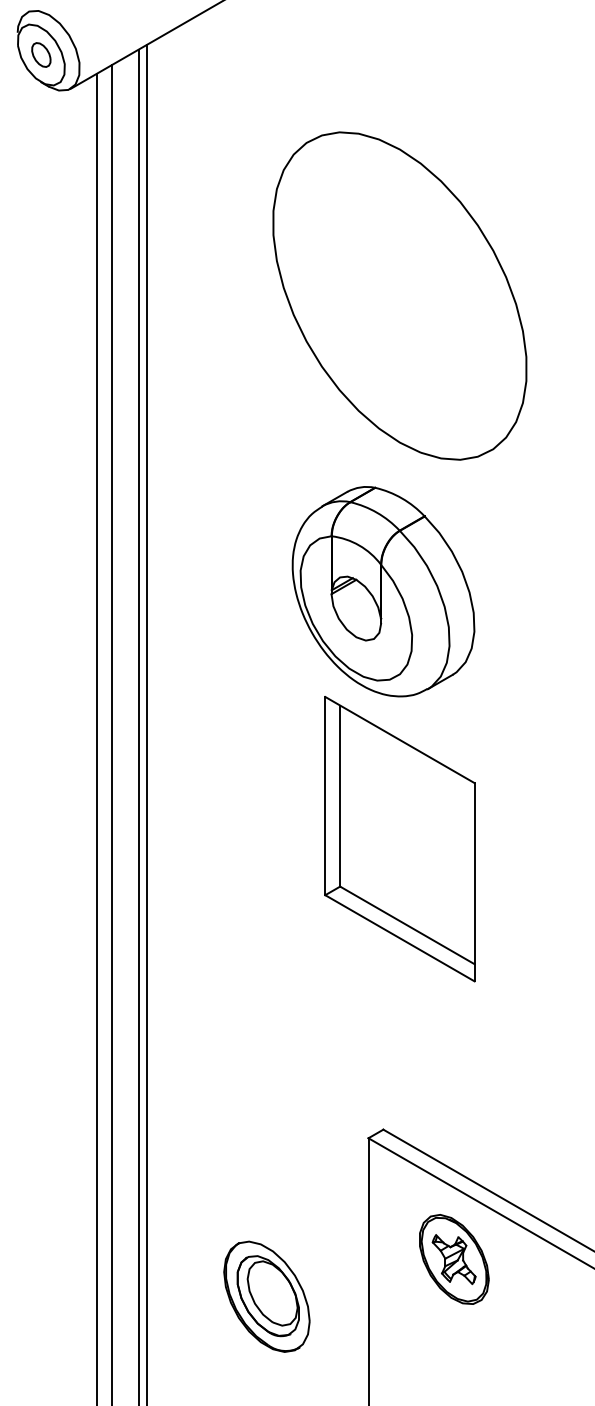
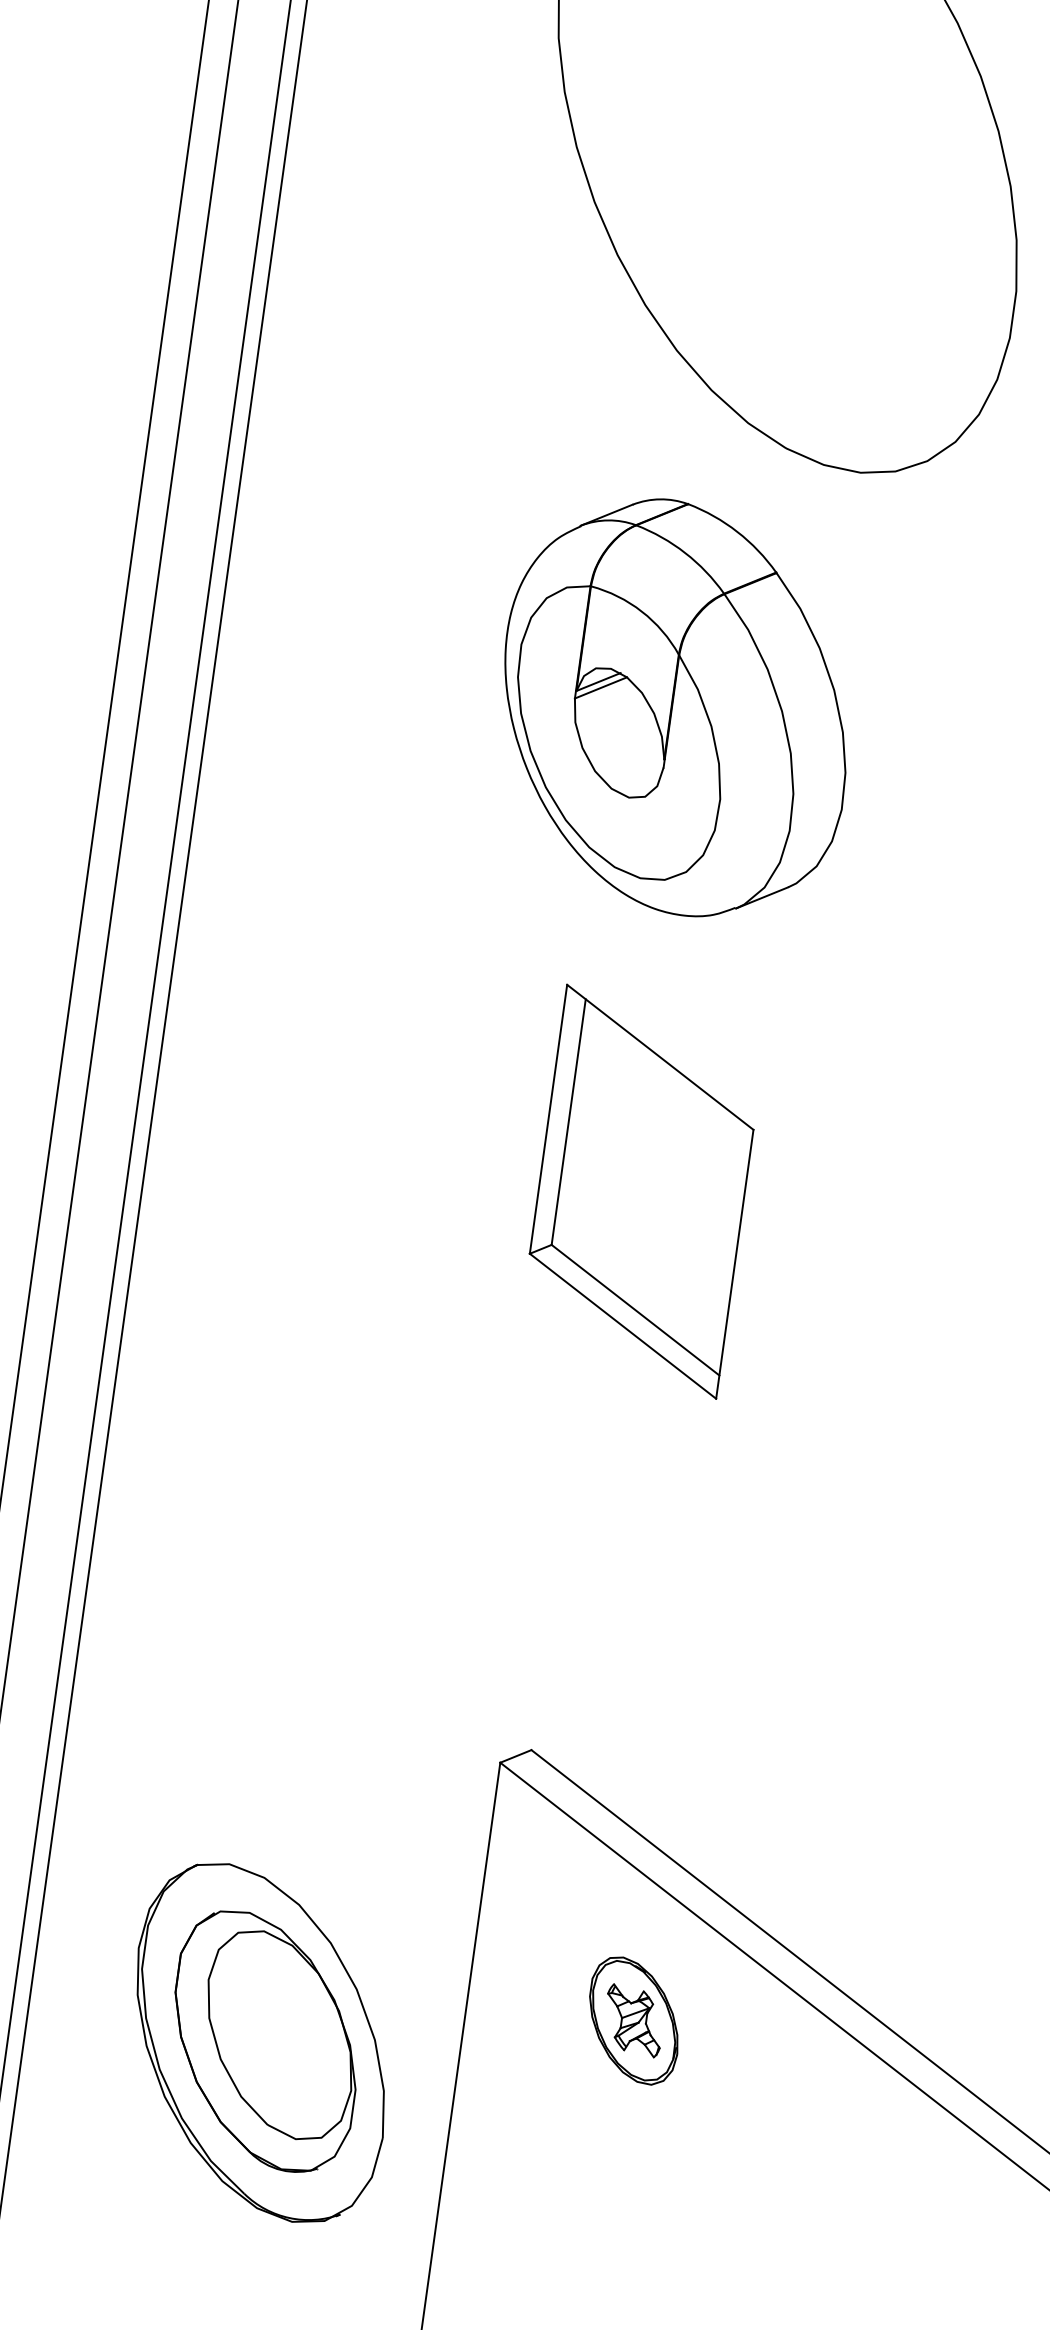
part: (399, 839) -> (640, 1192), size x0.7
part: (454, 1259) -> (634, 2020), size x0.7
part: (266, 1296) -> (260, 2041), size x1.6

